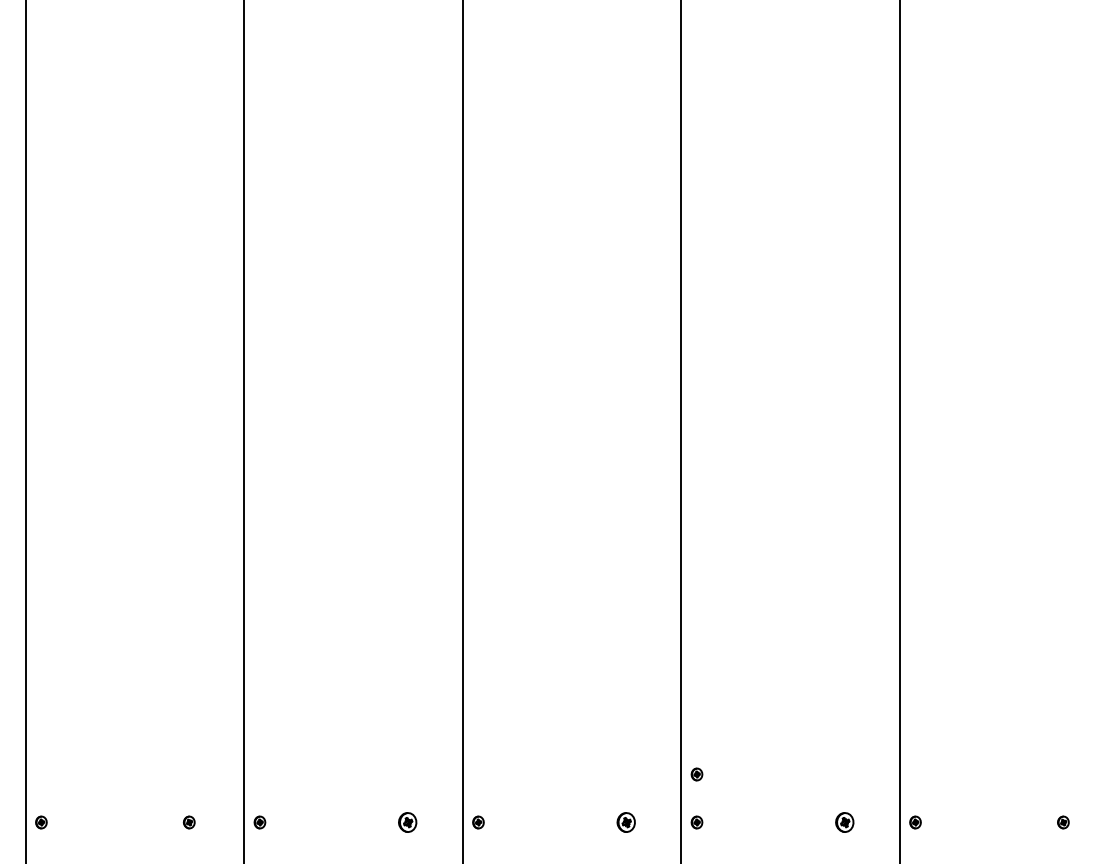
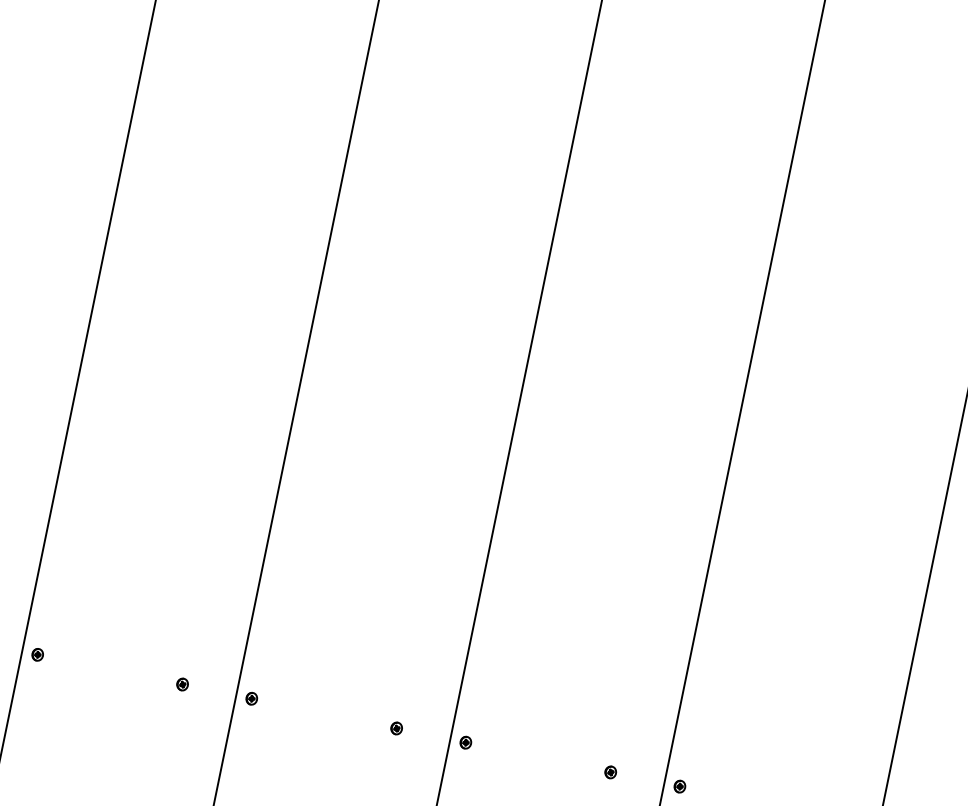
part: (696, 774) -> (475, 695), removed
part: (407, 822) -> (182, 684), size x0.62
part: (626, 822) -> (396, 728), size x0.62
part: (844, 822) -> (610, 772), size x0.62

